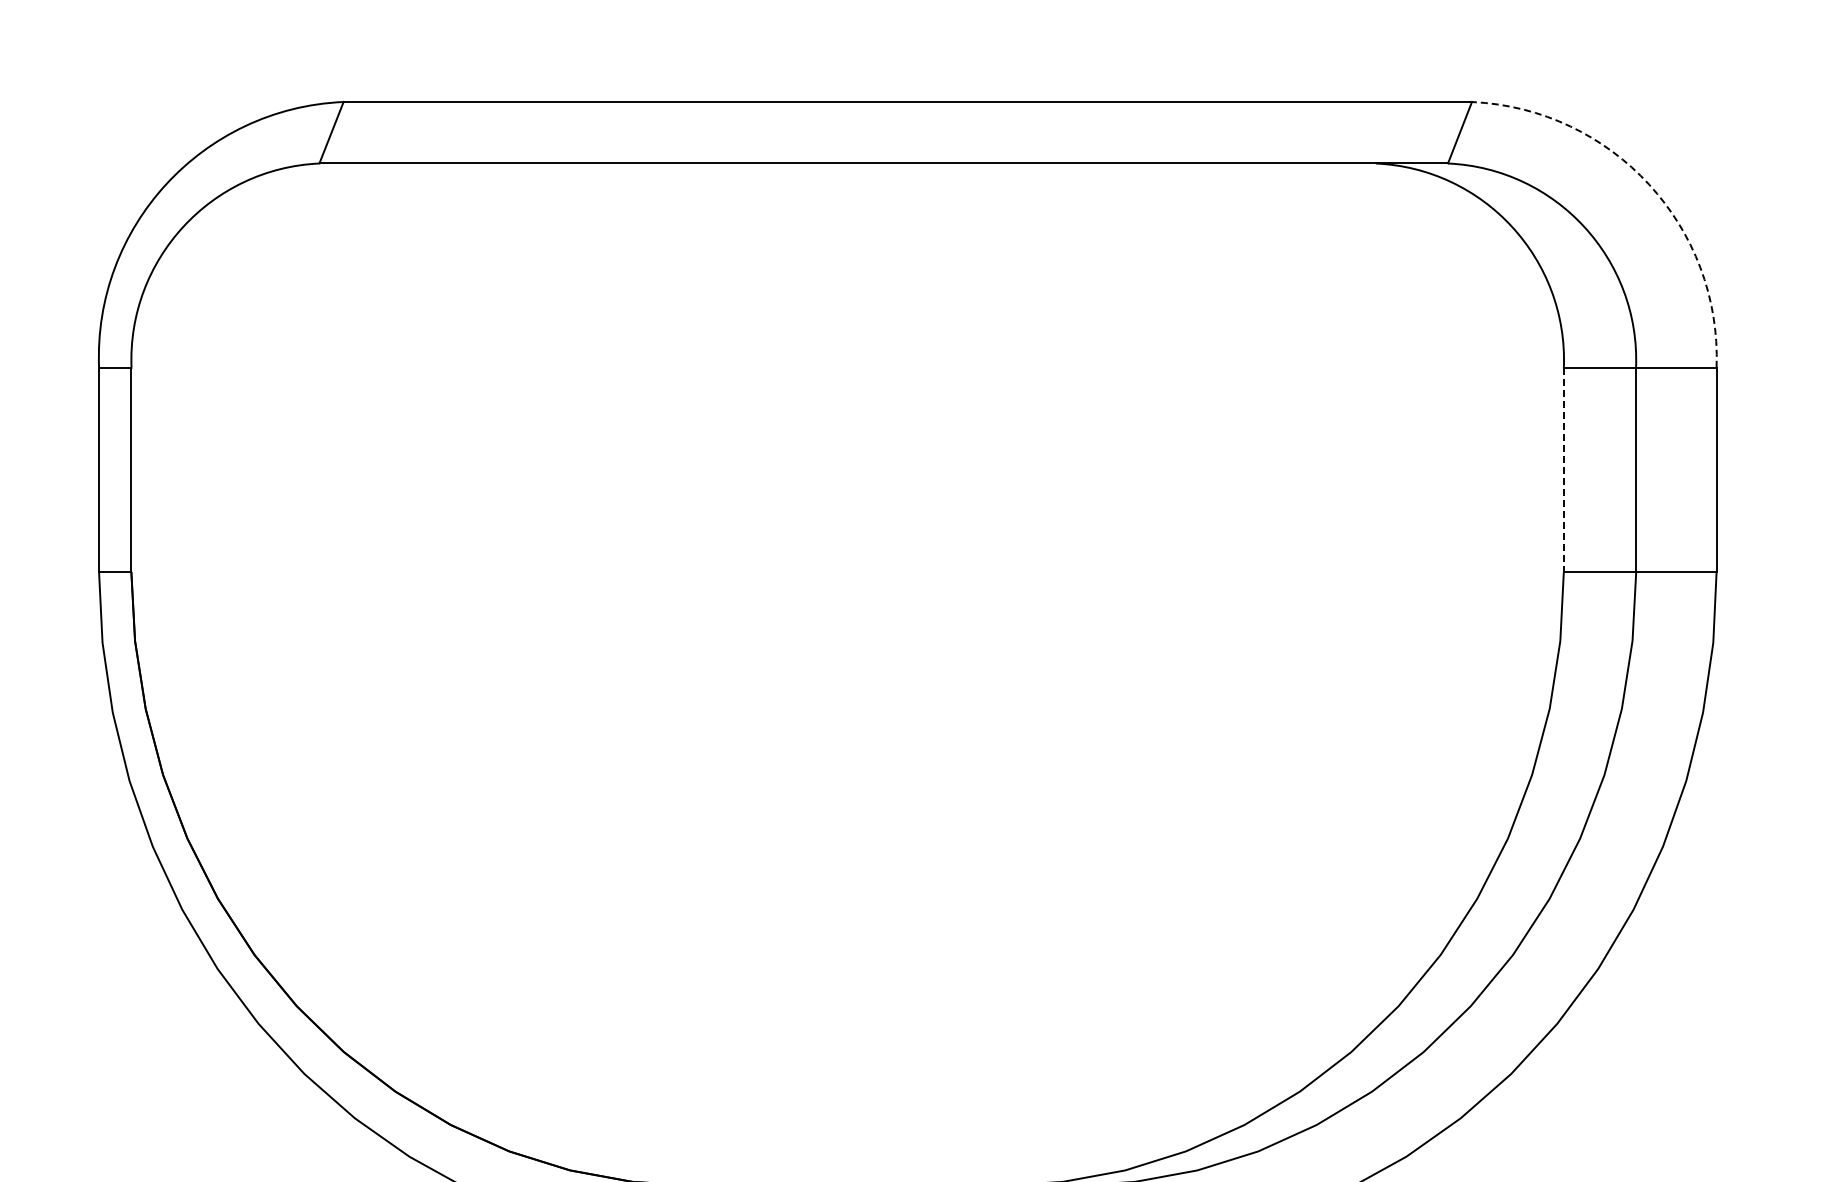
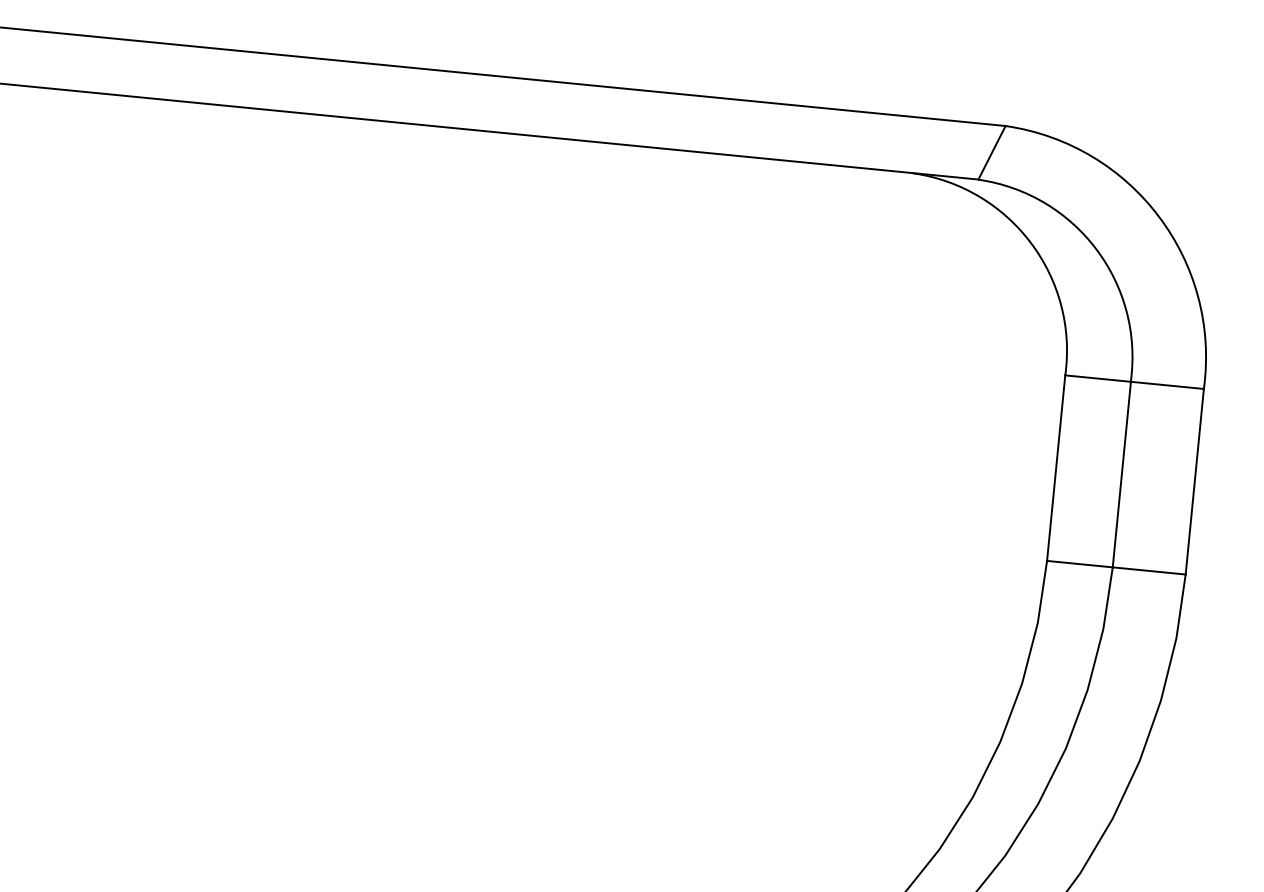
arc: (1649, 184) -> (1159, 216), dashed -> solid
line: (1563, 470) -> (1055, 468), dashed -> solid

